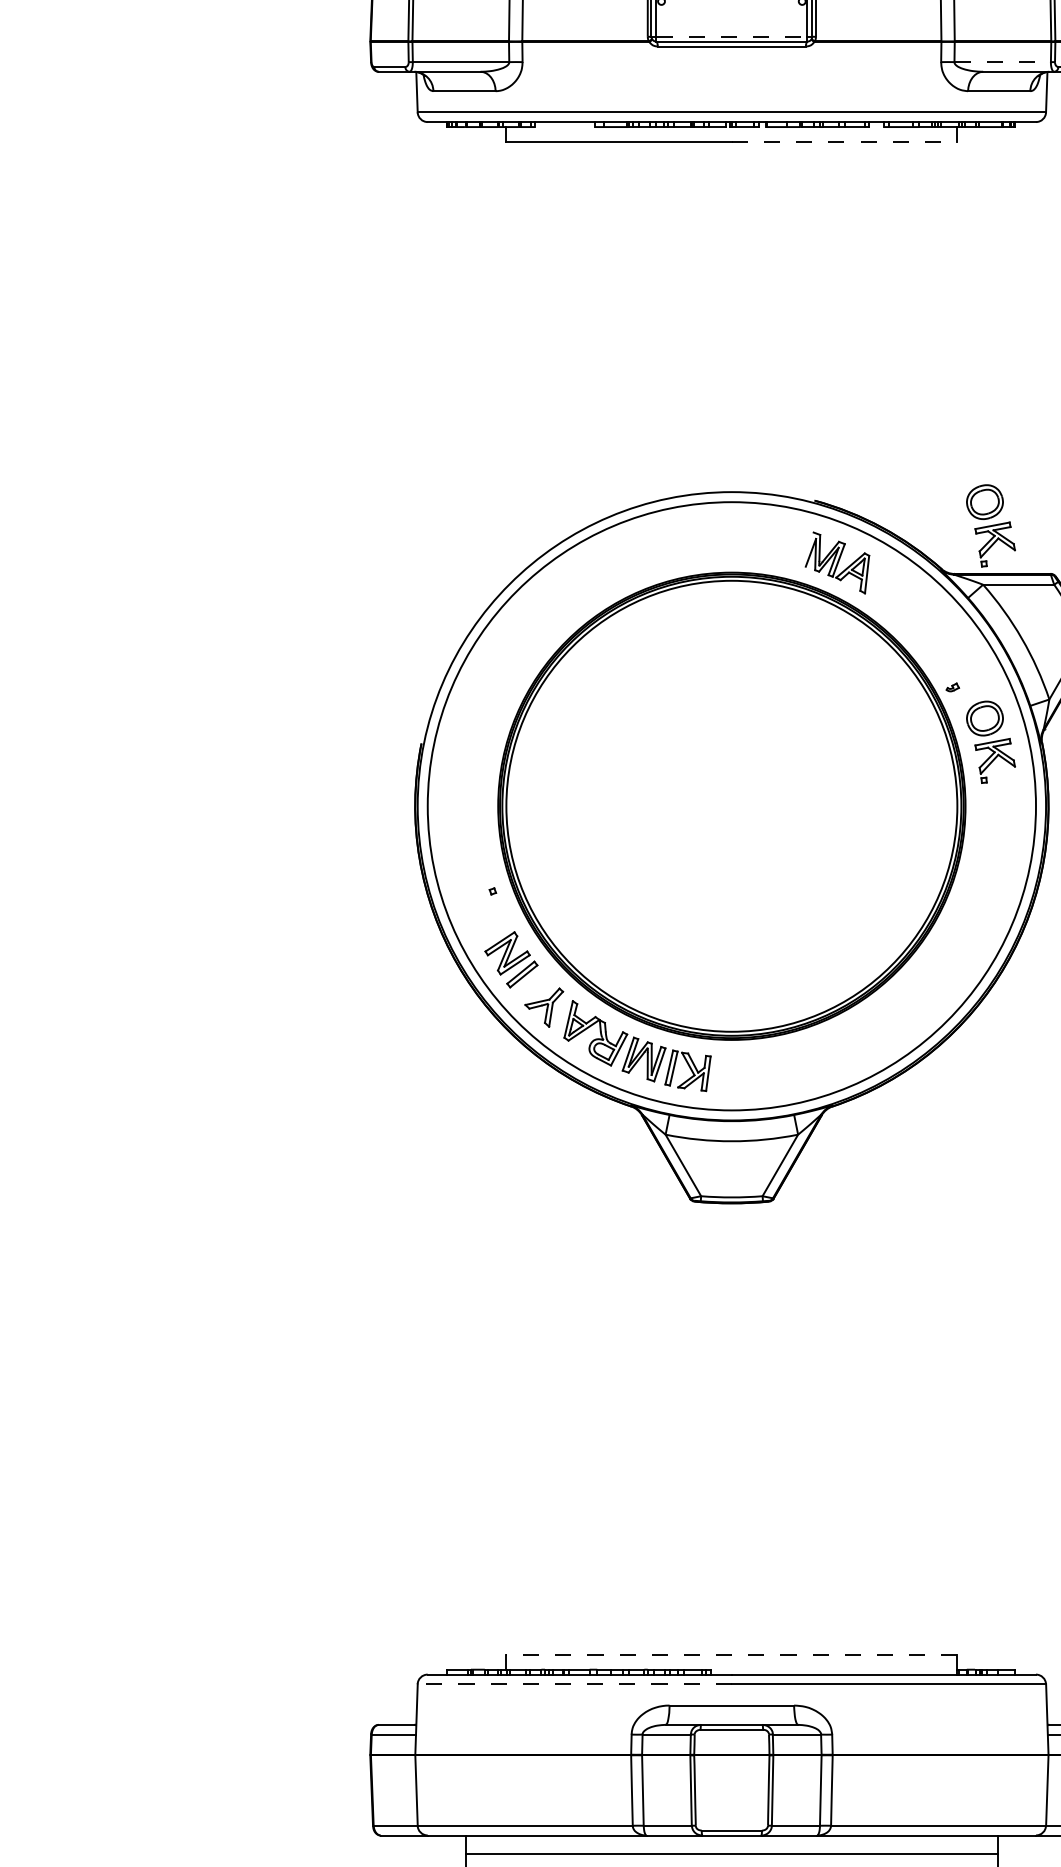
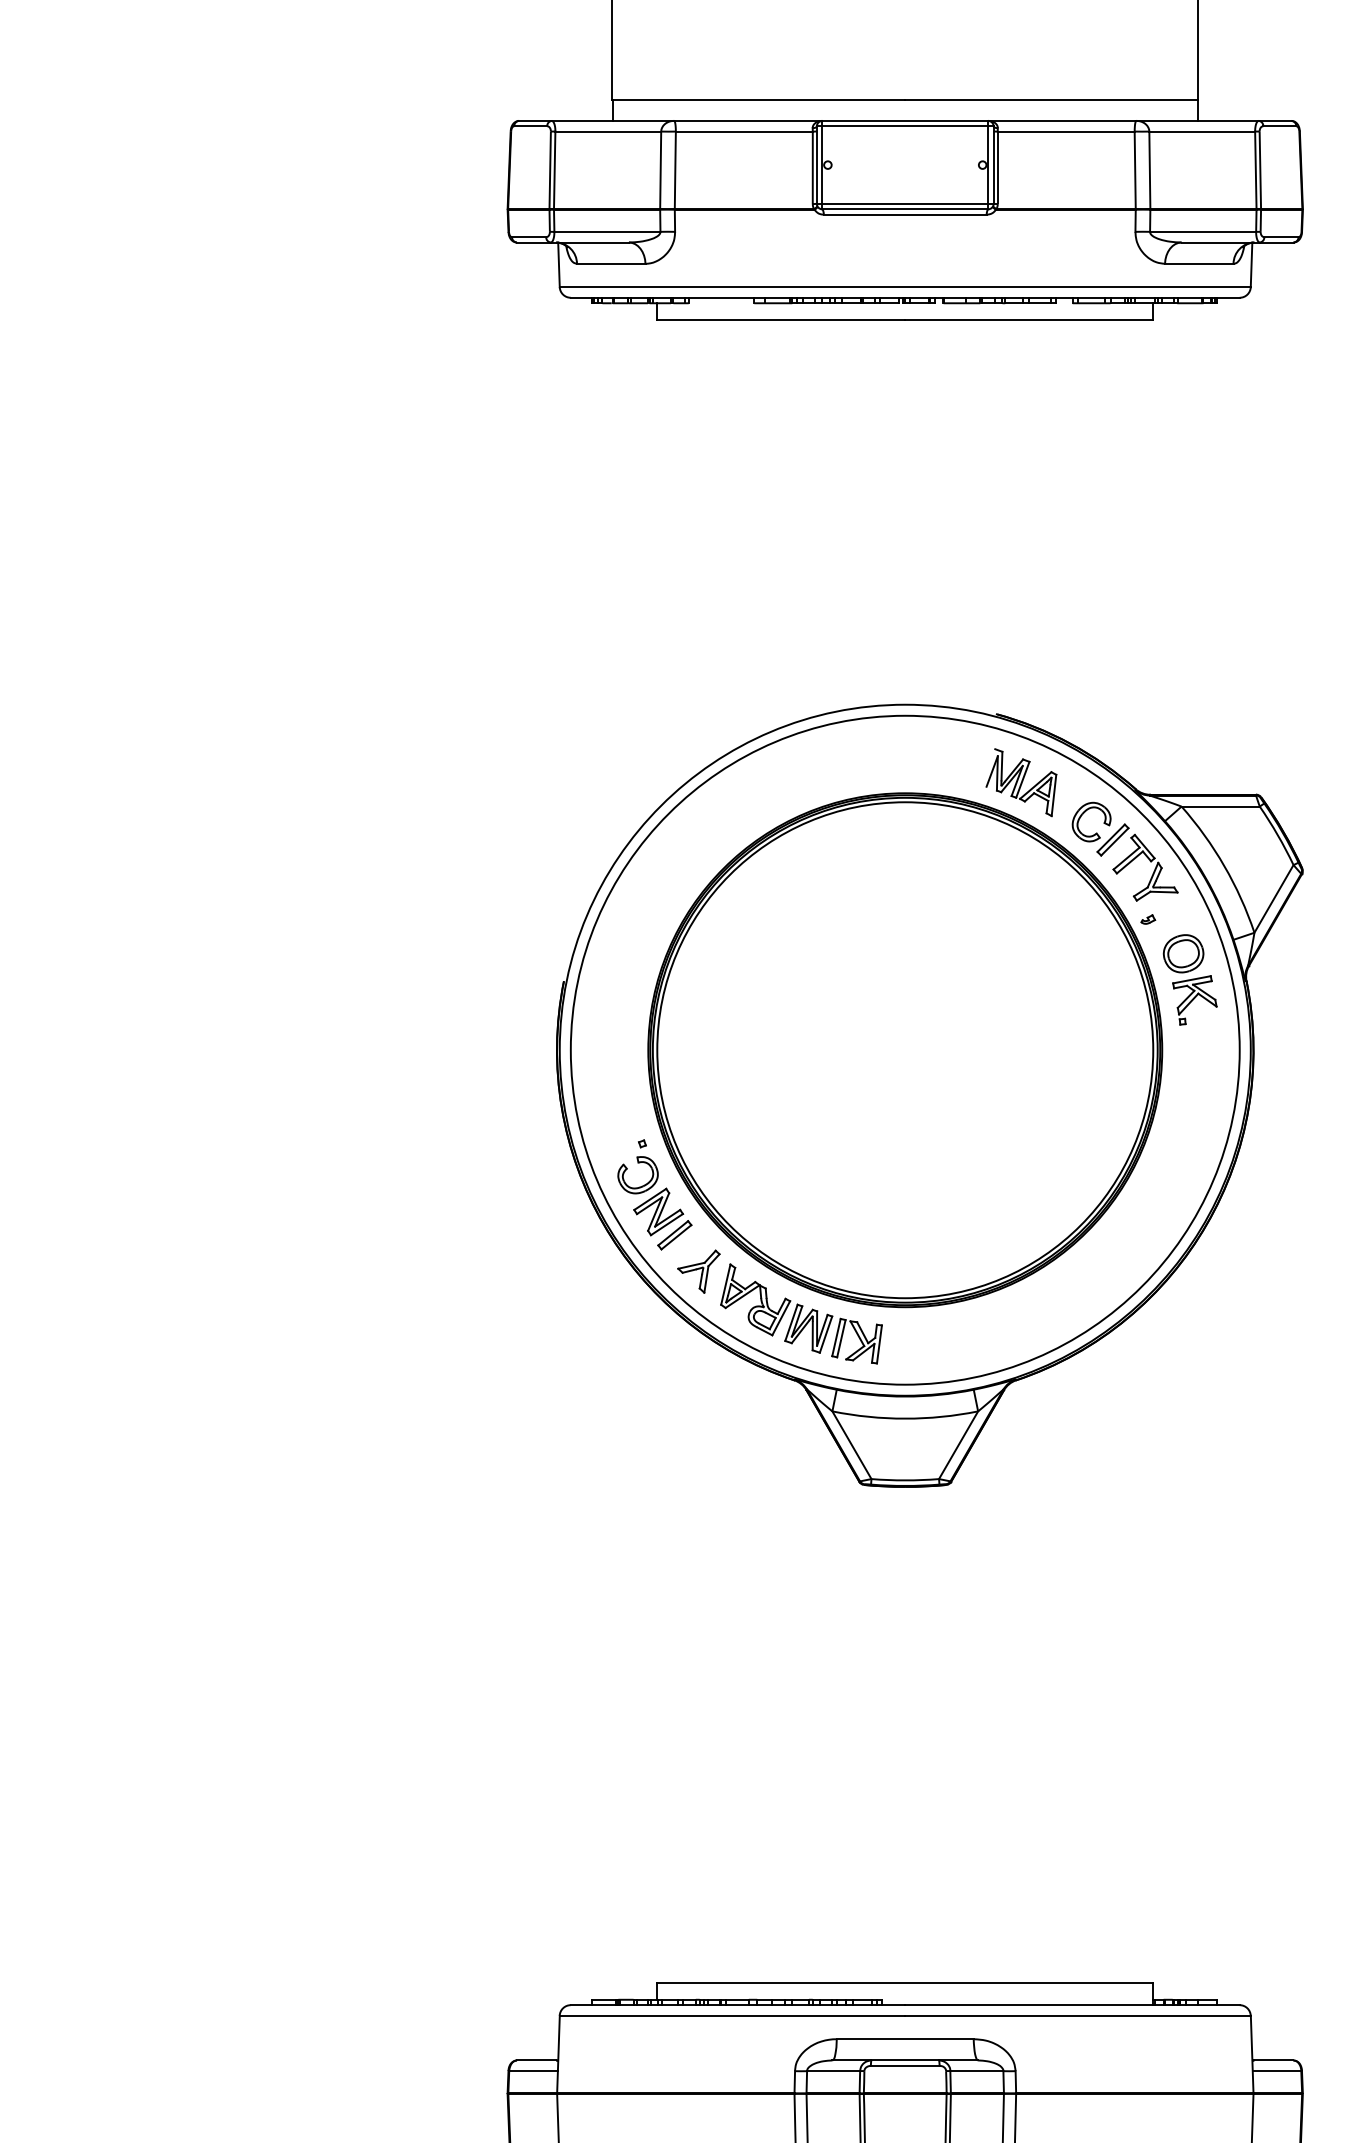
line: (732, 36) -> (905, 203), dashed -> solid
line: (1003, 61) -> (1203, 231), dashed -> solid
line: (844, 141) -> (1029, 319), dashed -> solid
part: (990, 525) -> (1189, 741), removed
part: (931, 625) -> (1124, 851), added
part: (492, 929) -> (642, 1185), added
line: (732, 1654) -> (905, 1983), dashed -> solid
line: (574, 1683) -> (732, 2015), dashed -> solid

